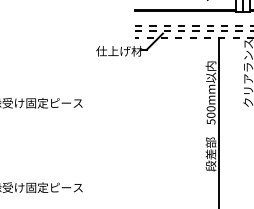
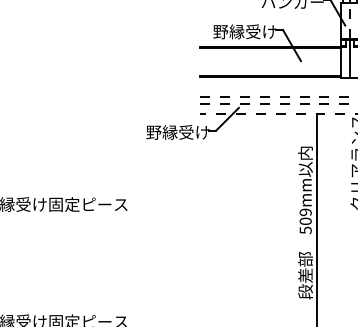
text: (119, 51) -> (178, 132), 仕上げ材 -> 野縁受け
text: (210, 108) -> (305, 212), 500mm -> 509mm

